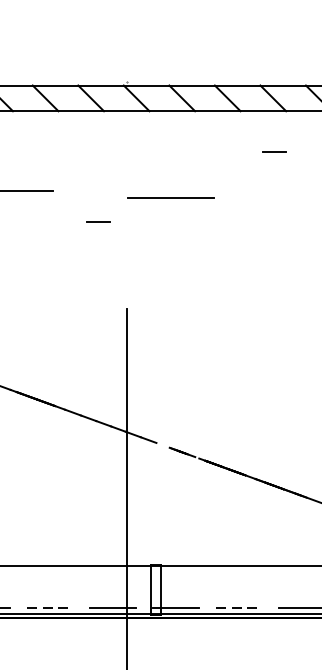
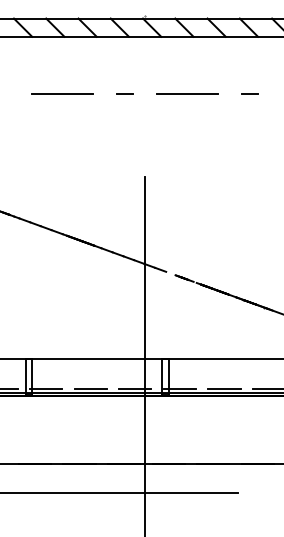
line: (274, 151) -> (249, 93), moved
line: (171, 198) -> (187, 93), moved
line: (97, 222) -> (124, 93), moved
line: (51, 607) -> (91, 388), dashed -> solid
line: (240, 607) -> (225, 388), dashed -> solid

